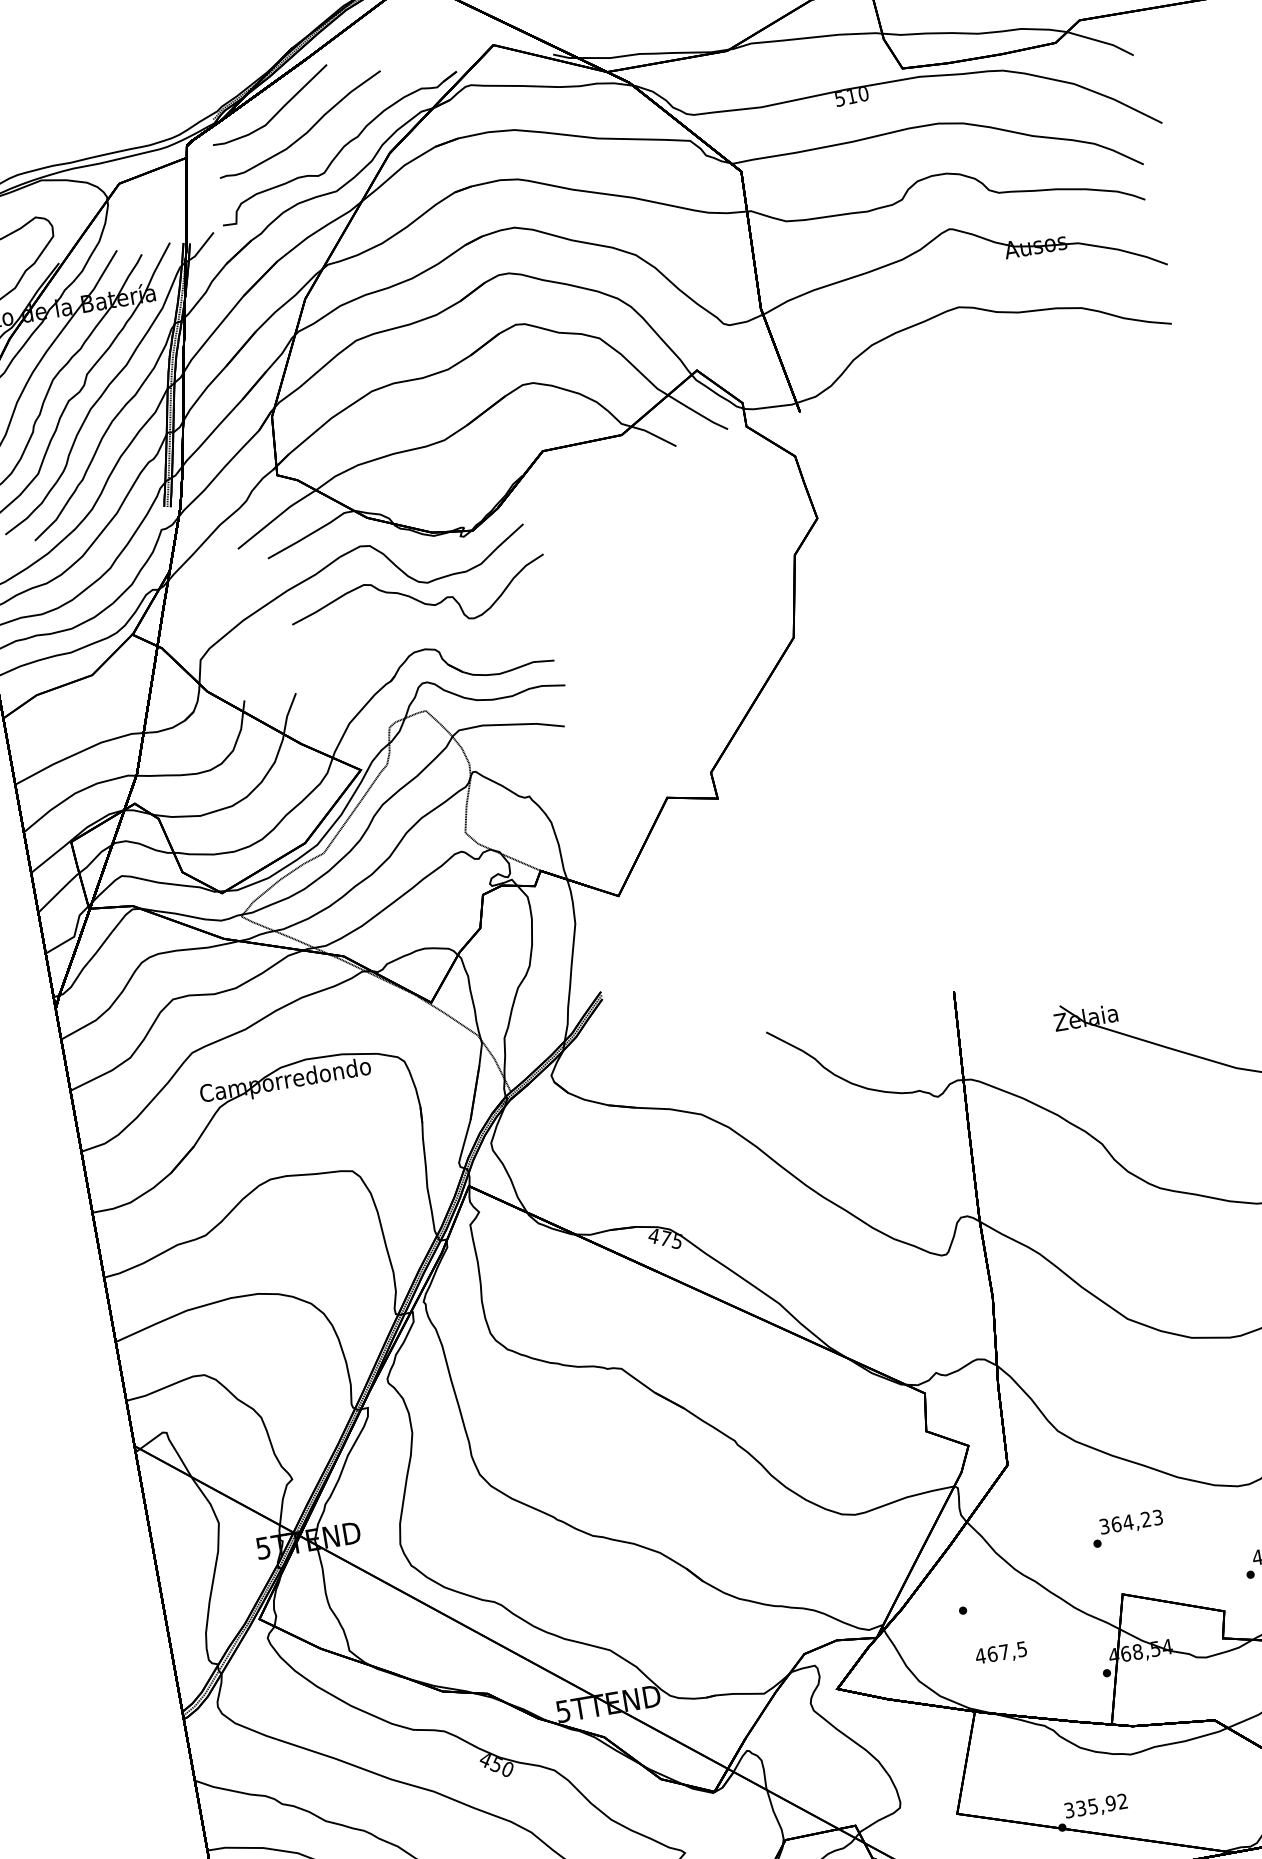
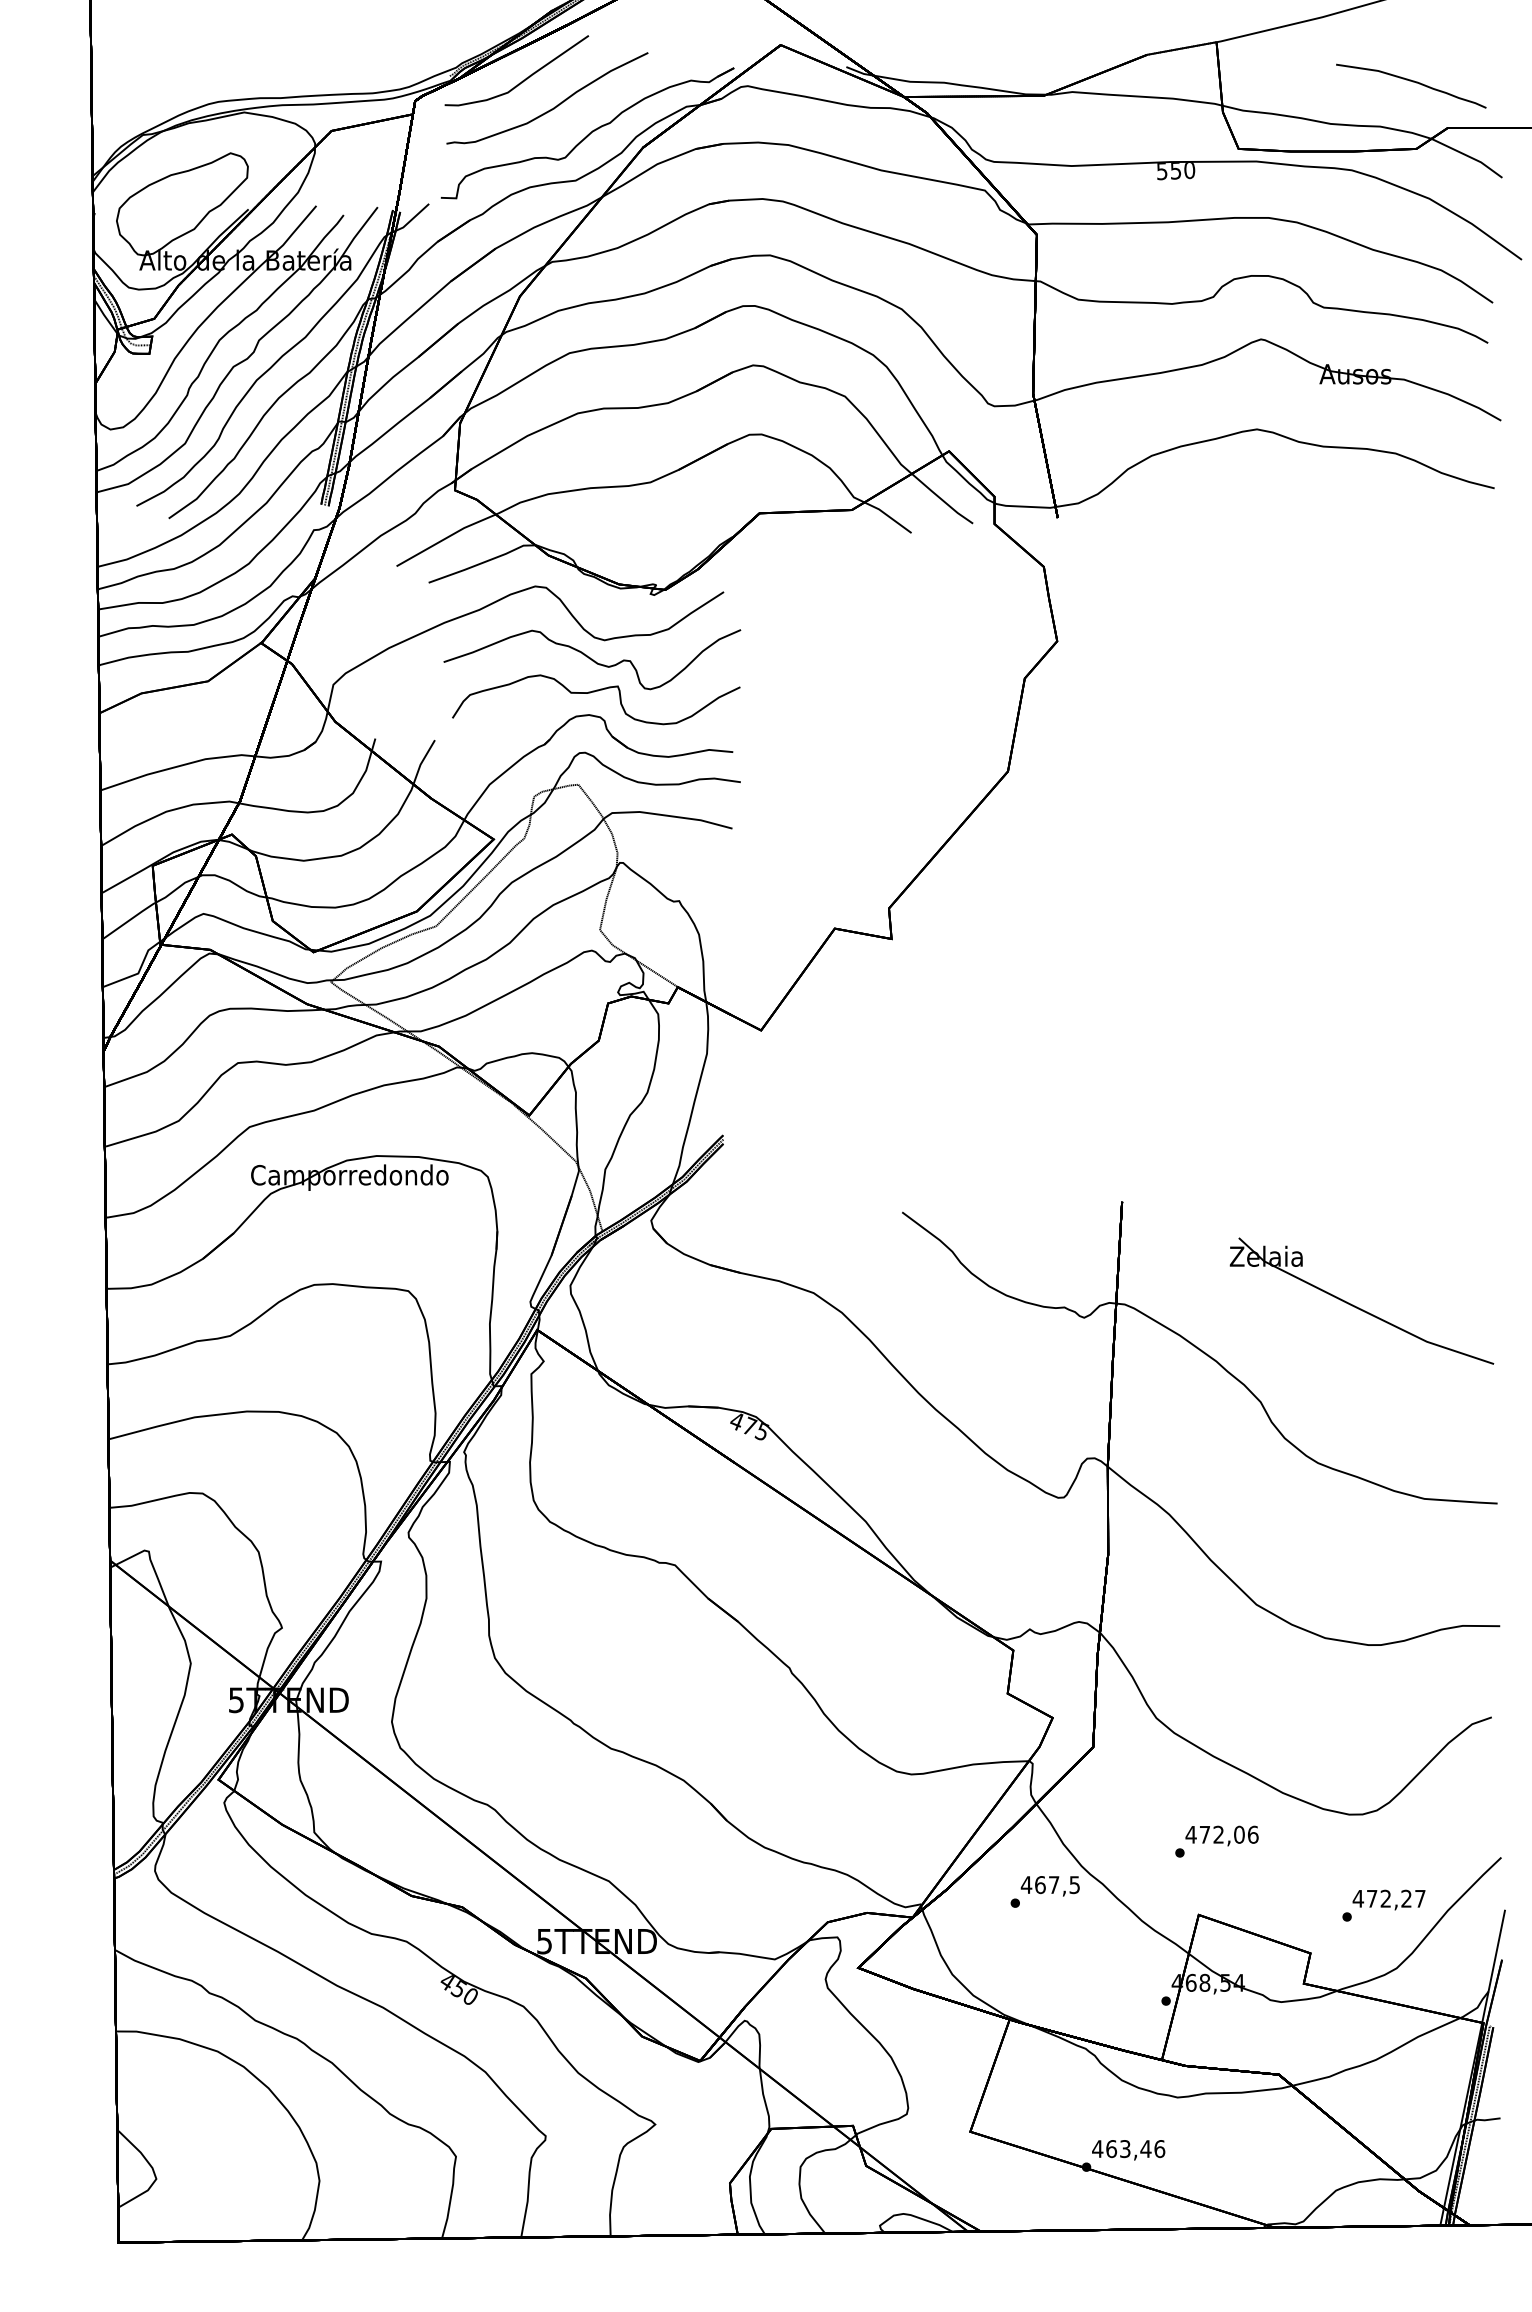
text: (852, 96) -> (1176, 171), 510 -> 550
part: (426, 629) -> (594, 692), added
text: (1130, 1521) -> (1221, 1834), 364,23 -> 472,06
text: (1000, 1654) -> (1049, 1886), moved
text: (1095, 1806) -> (1128, 2149), 335,92 -> 463,46

